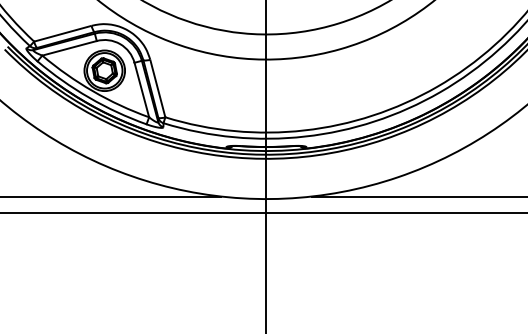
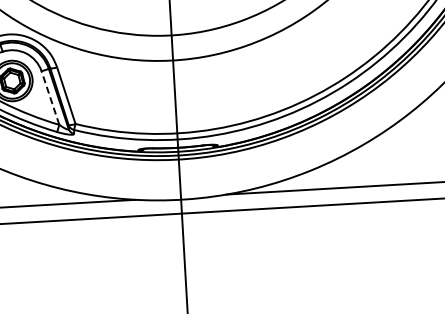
line: (141, 89) -> (50, 97), solid -> dashed

